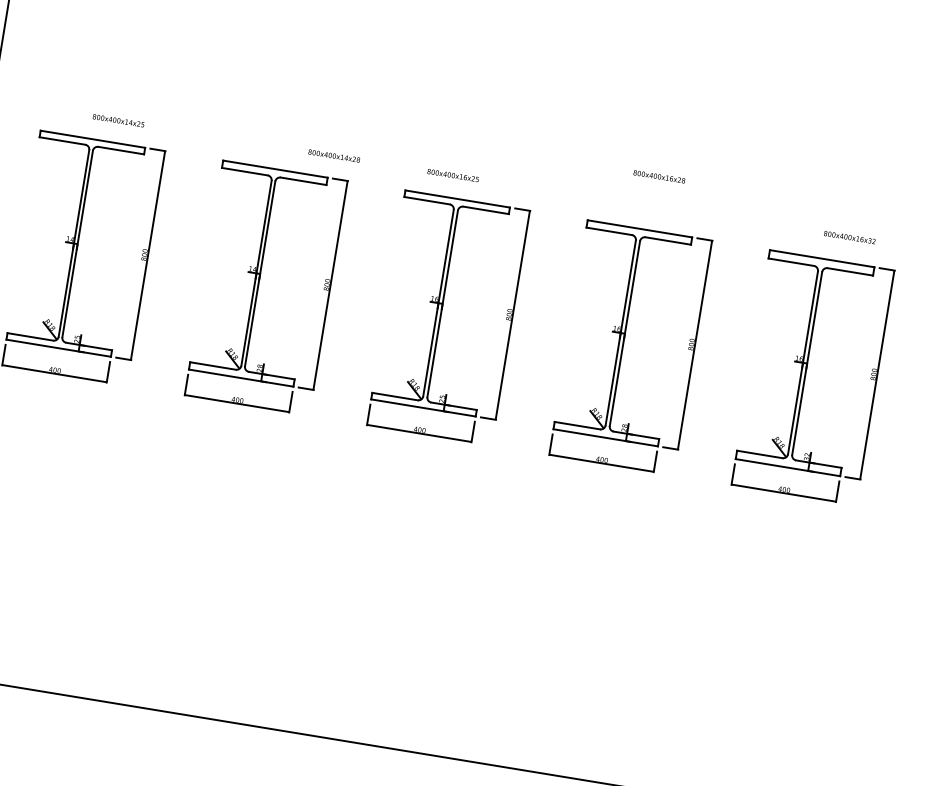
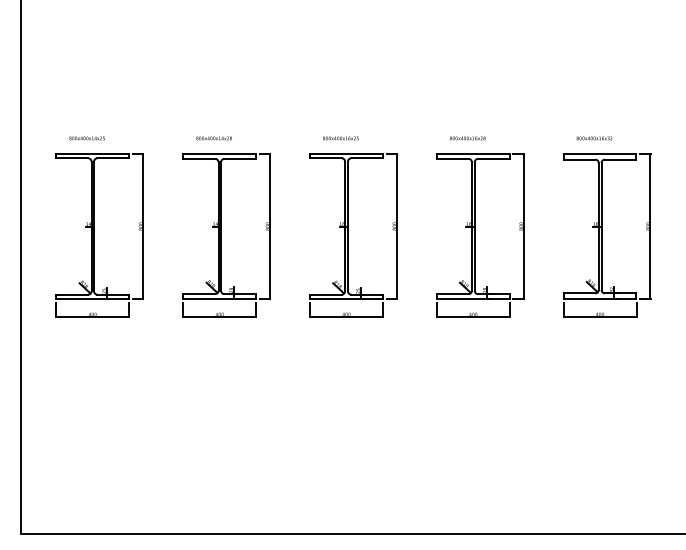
text: (117, 120) -> (86, 138), moved
text: (333, 156) -> (213, 138), moved
text: (659, 176) -> (467, 138), moved
text: (849, 237) -> (594, 138), moved

